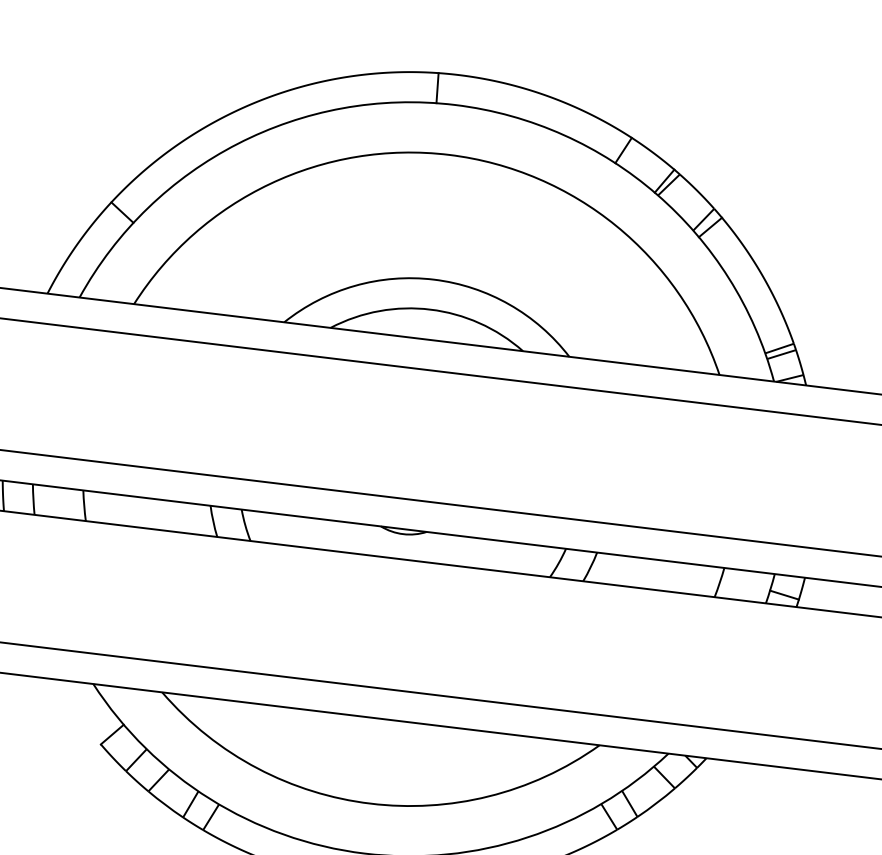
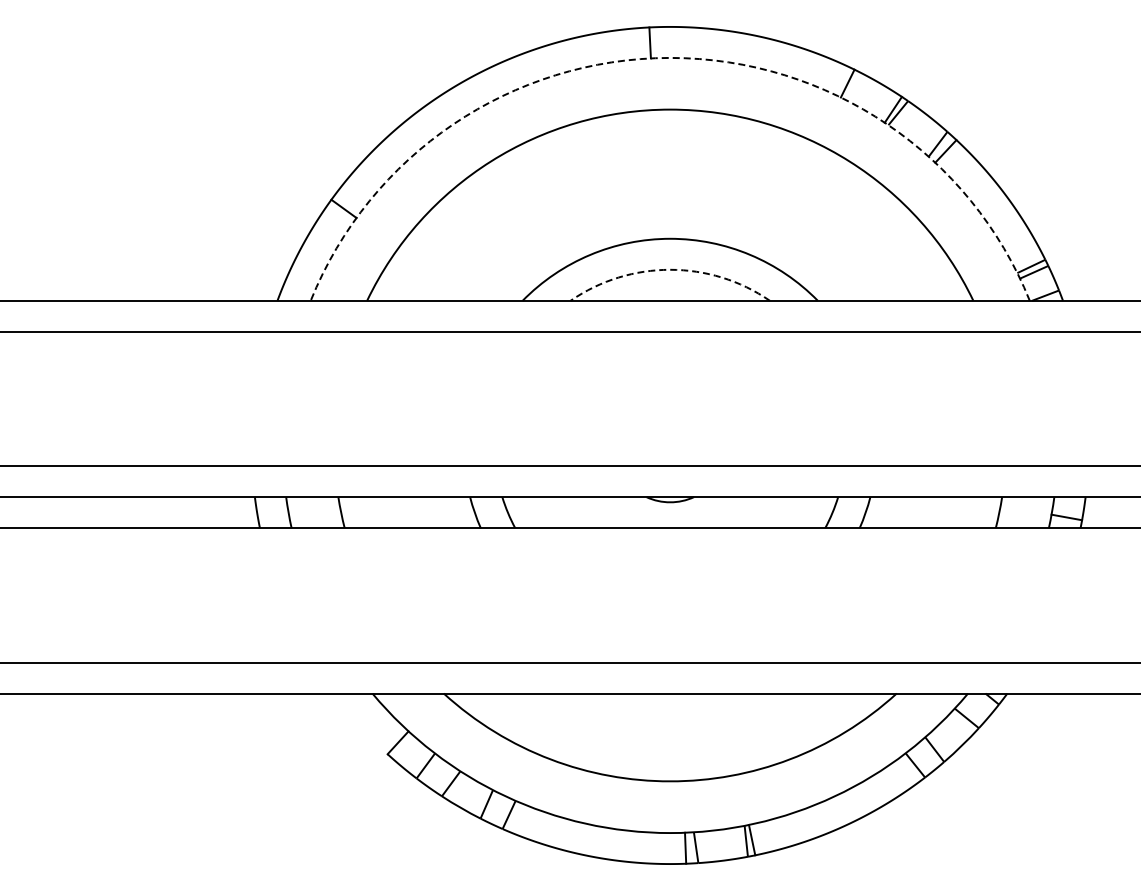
arc: (455, 104) -> (670, 57), solid -> dashed
arc: (430, 309) -> (670, 269), solid -> dashed

